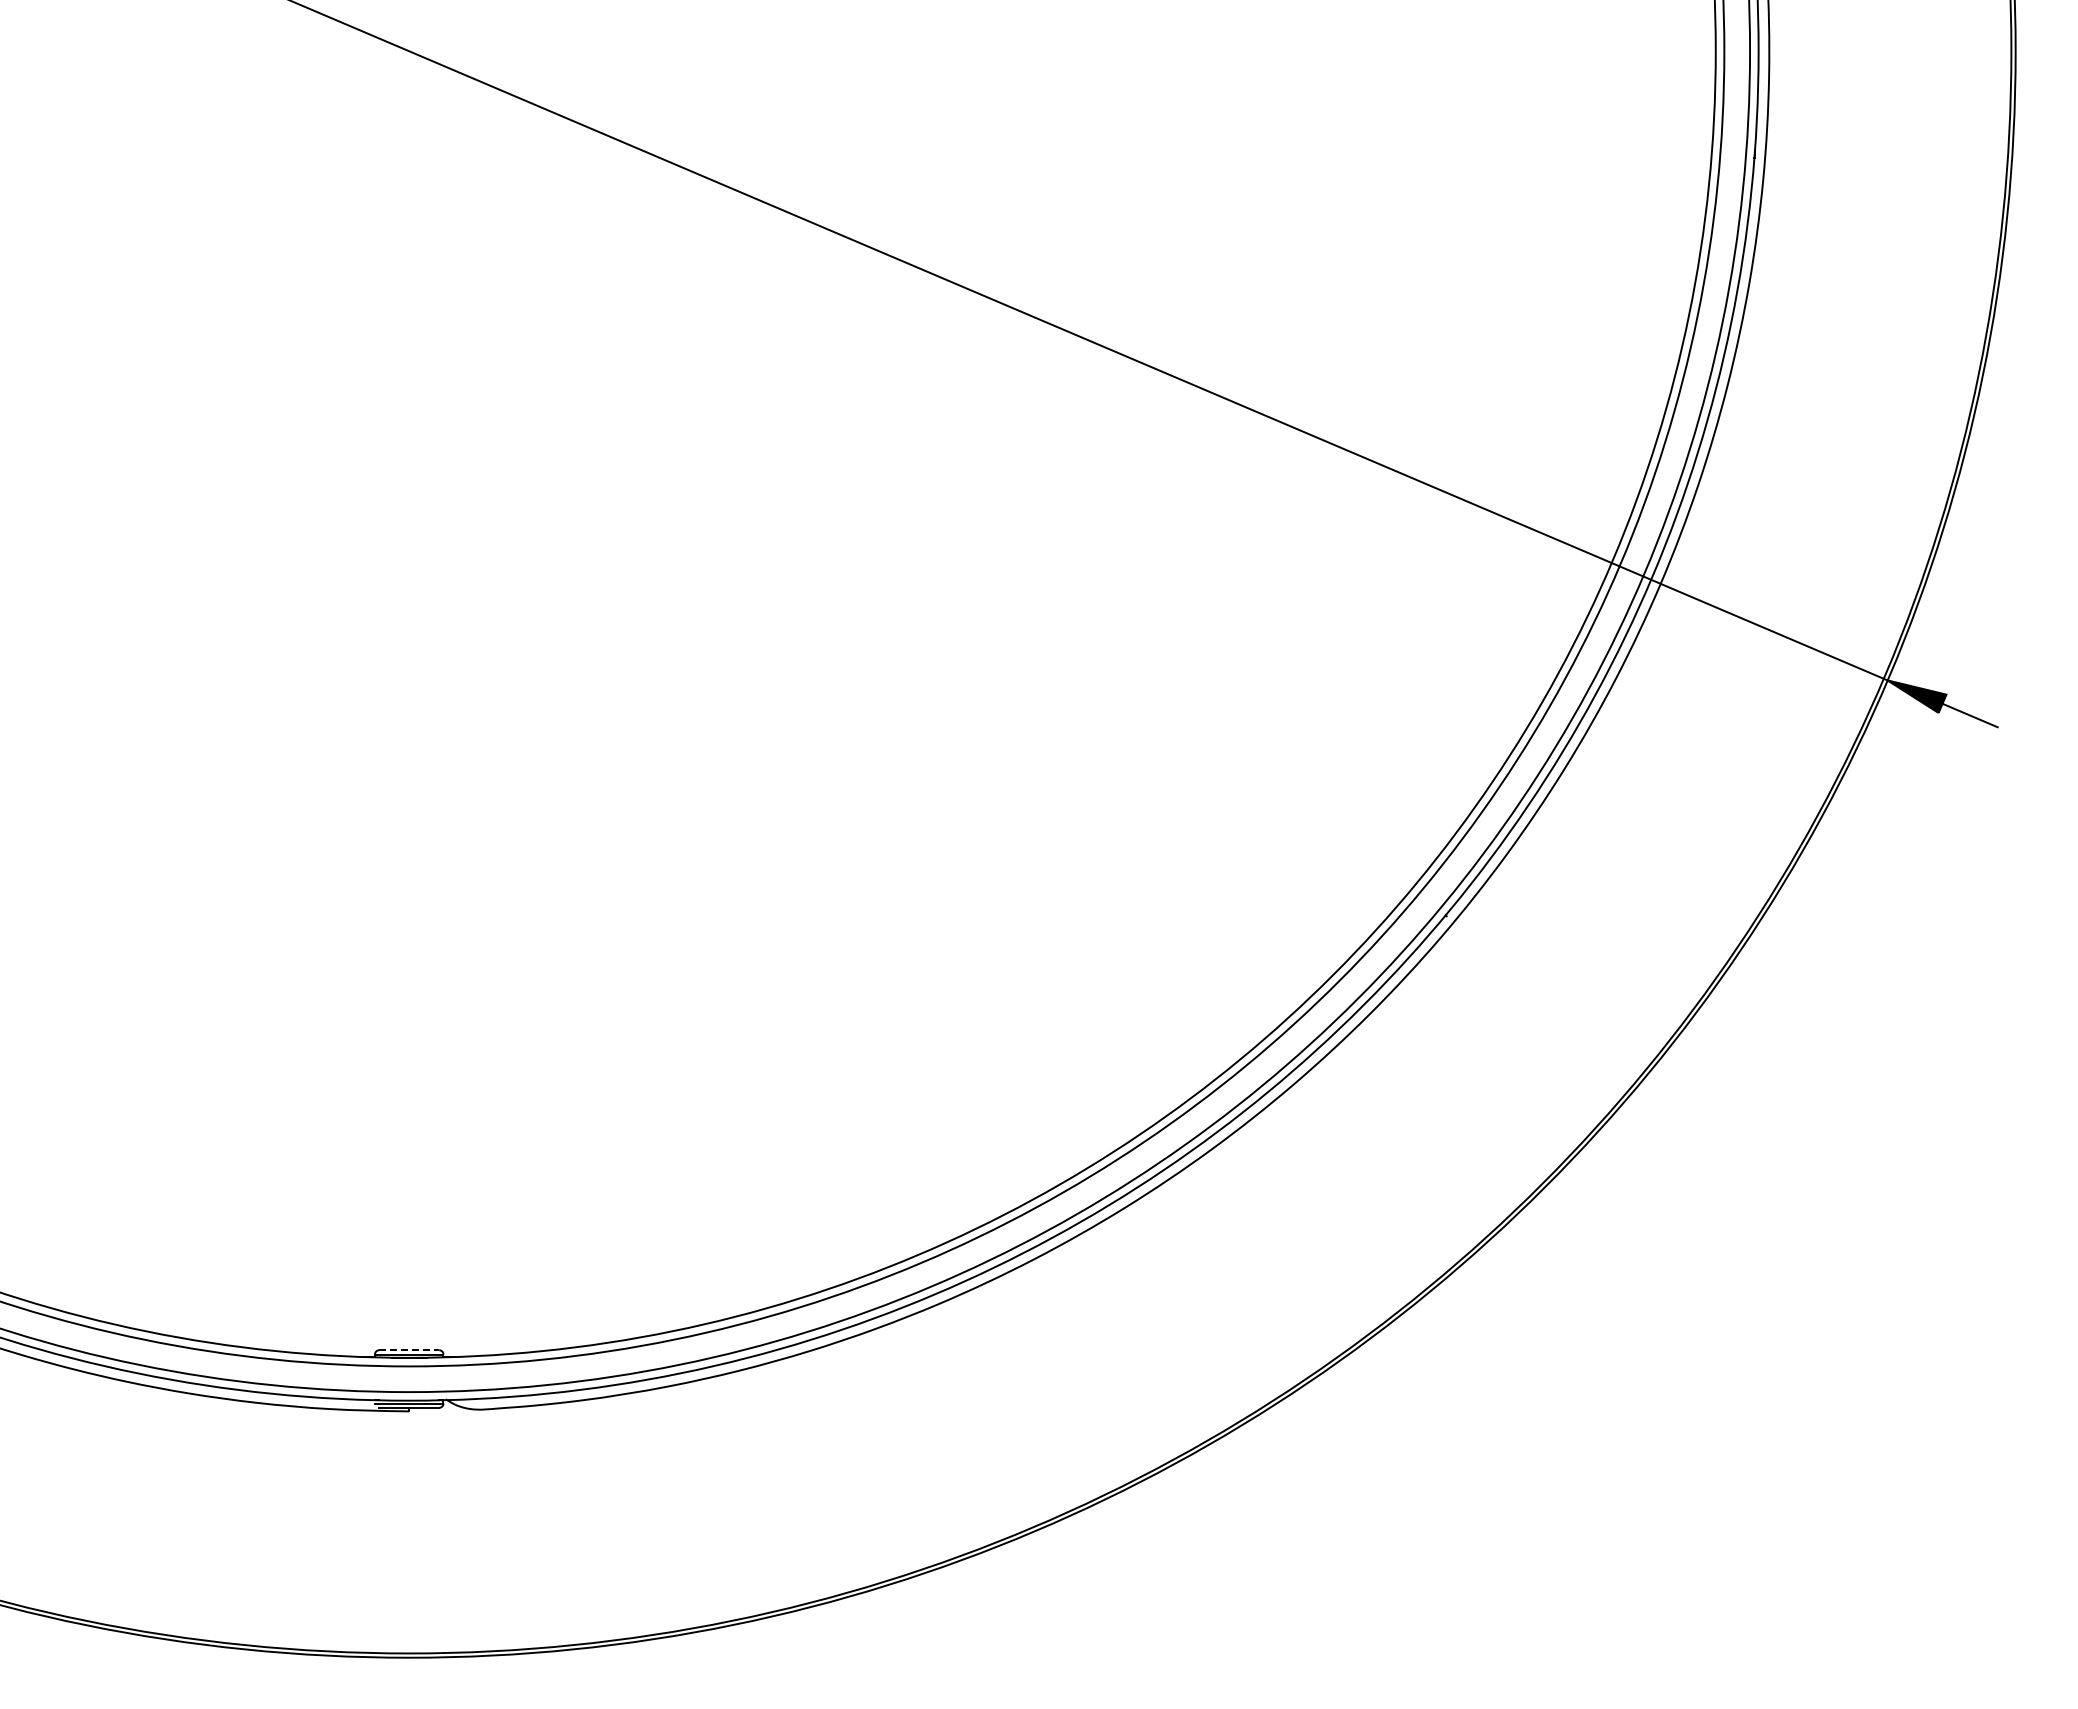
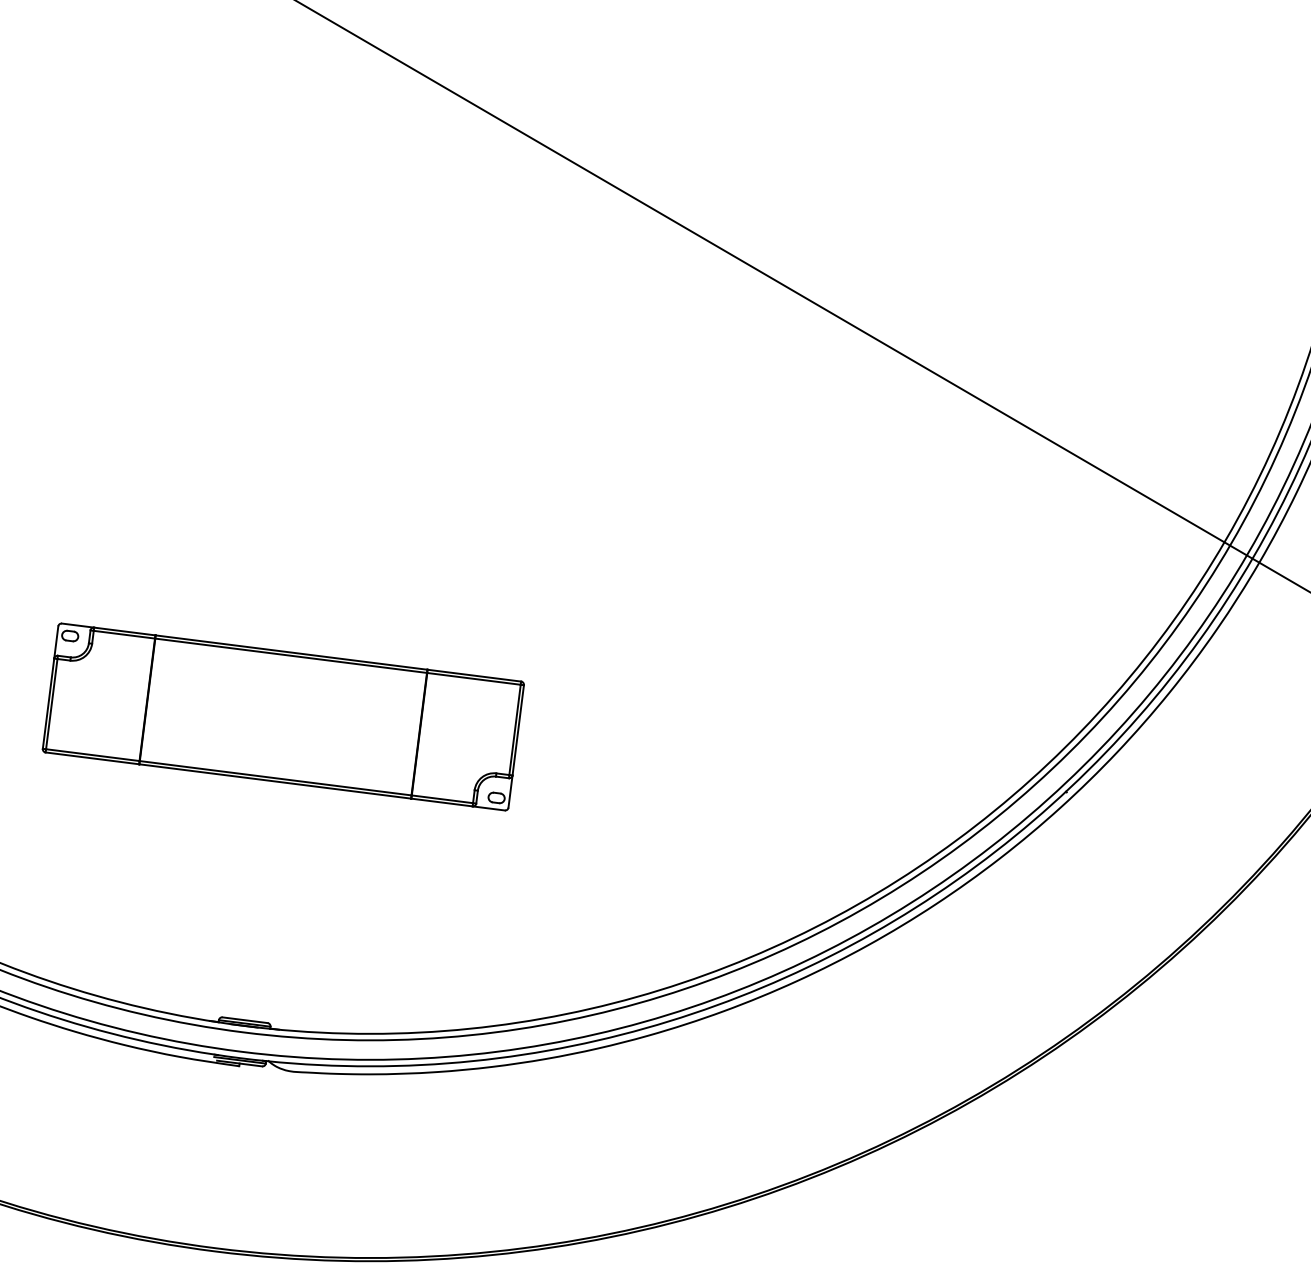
part: (408, 946) -> (282, 716), added
line: (409, 1350) -> (245, 1020), dashed -> solid

